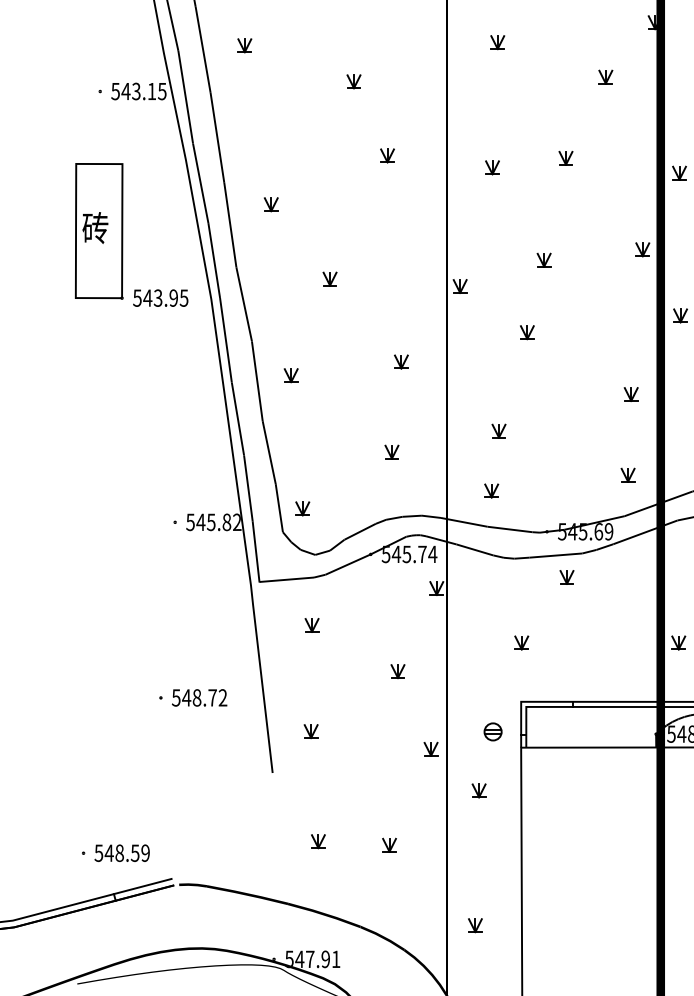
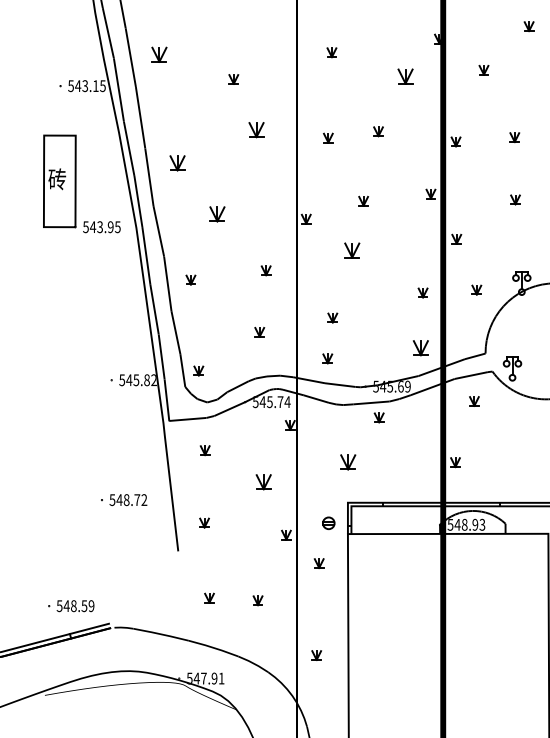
part: (243, 45) -> (158, 54), size x1.6
part: (605, 75) -> (405, 75), size x1.6
part: (387, 155) -> (256, 129), size x1.6
part: (270, 204) -> (176, 163), size x1.6
part: (330, 278) -> (217, 213), size x1.6
part: (526, 332) -> (351, 250), size x1.6
part: (627, 474) -> (420, 347), size x1.6
part: (521, 642) -> (348, 462), size x1.6
part: (397, 670) -> (263, 481), size x1.6

